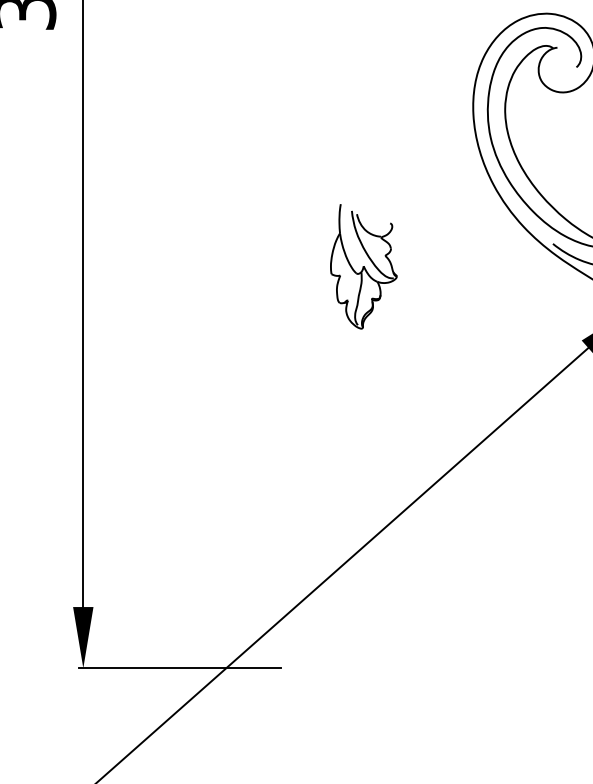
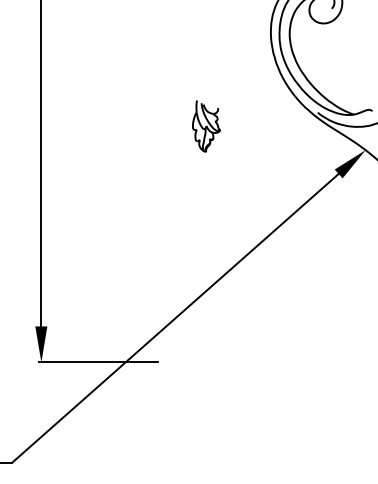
part: (363, 267) -> (206, 126), size x0.7

